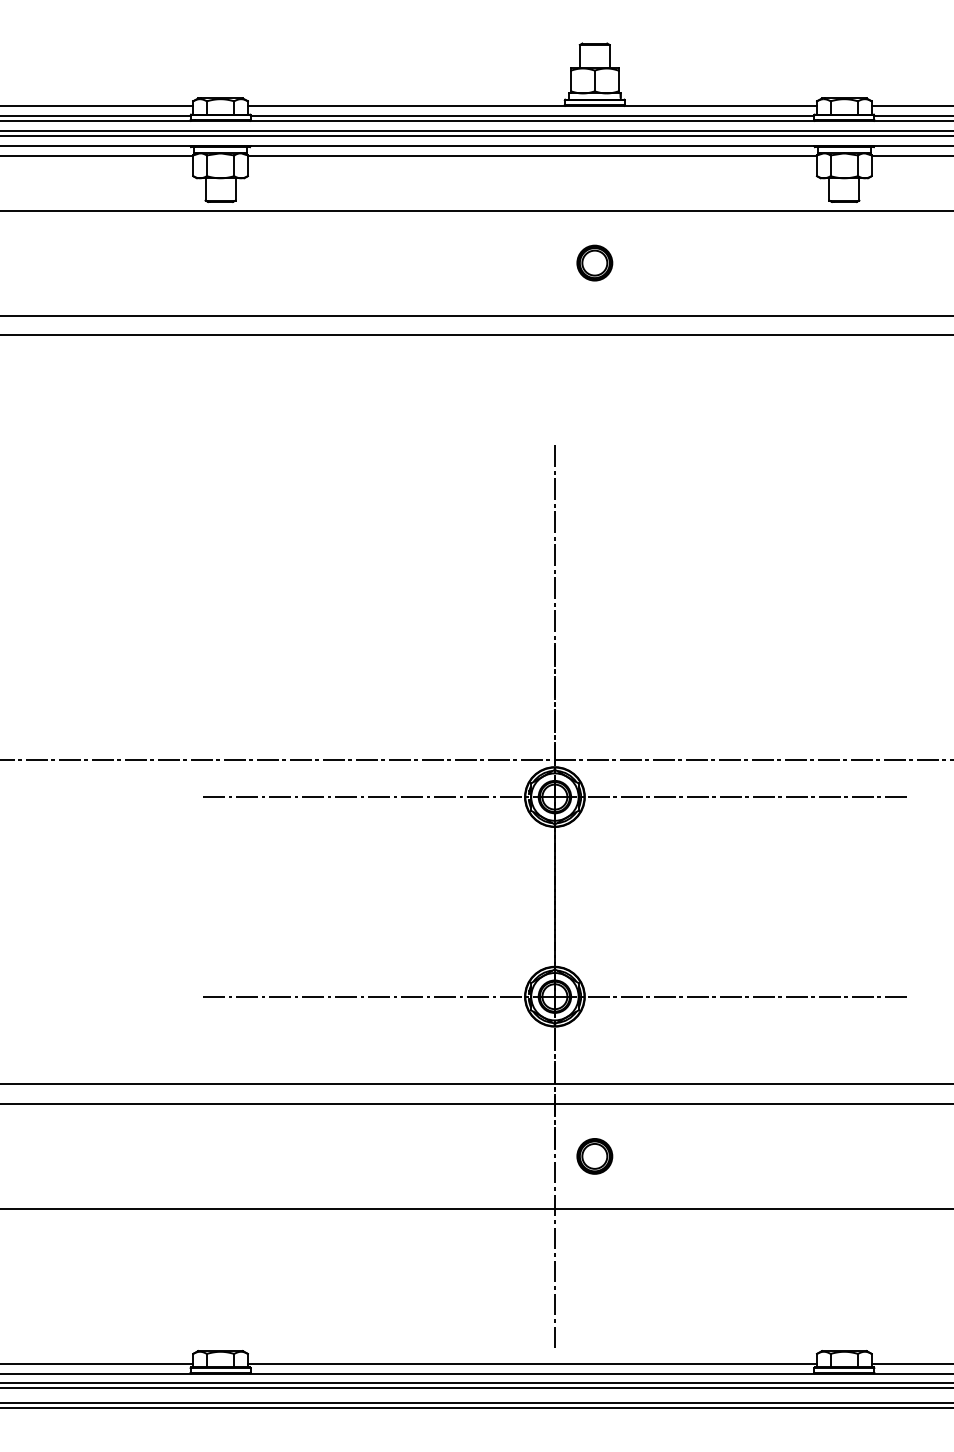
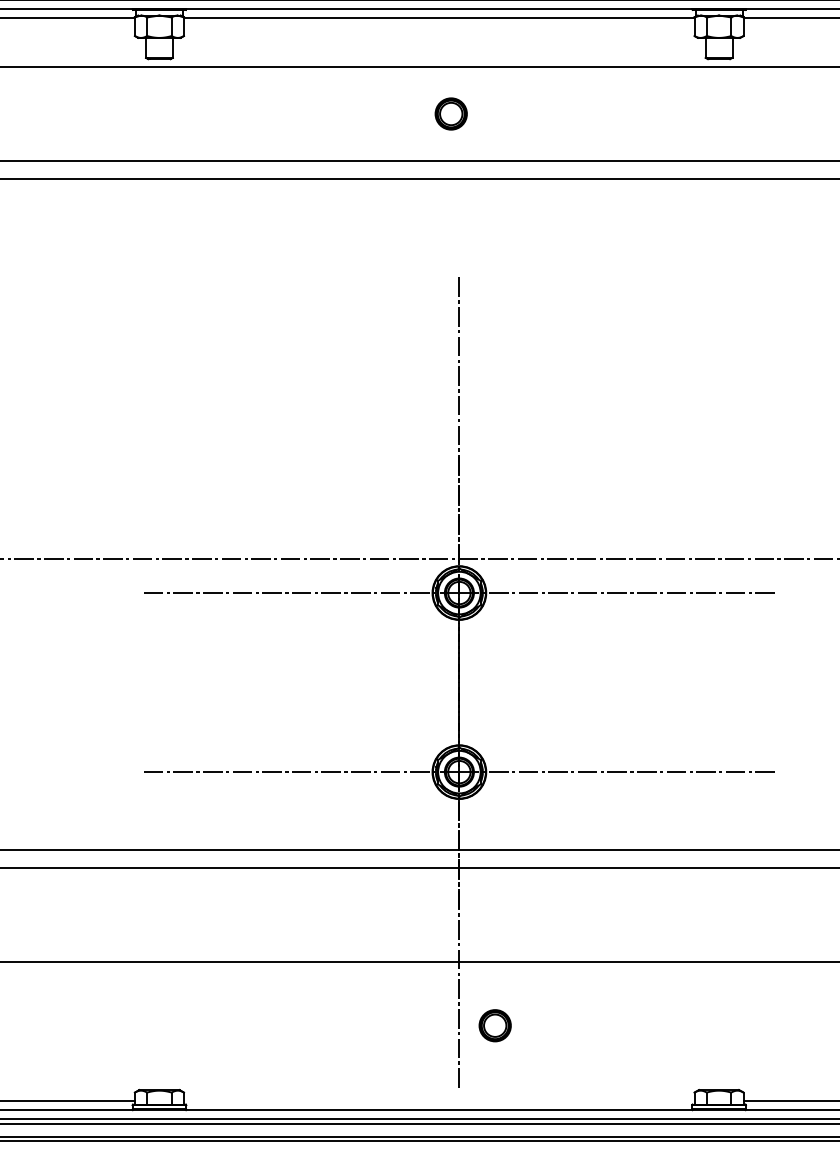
part: (594, 262) -> (450, 113), moved
part: (594, 1156) -> (494, 1025), moved
line: (532, 1363) -> (439, 1101), removed

